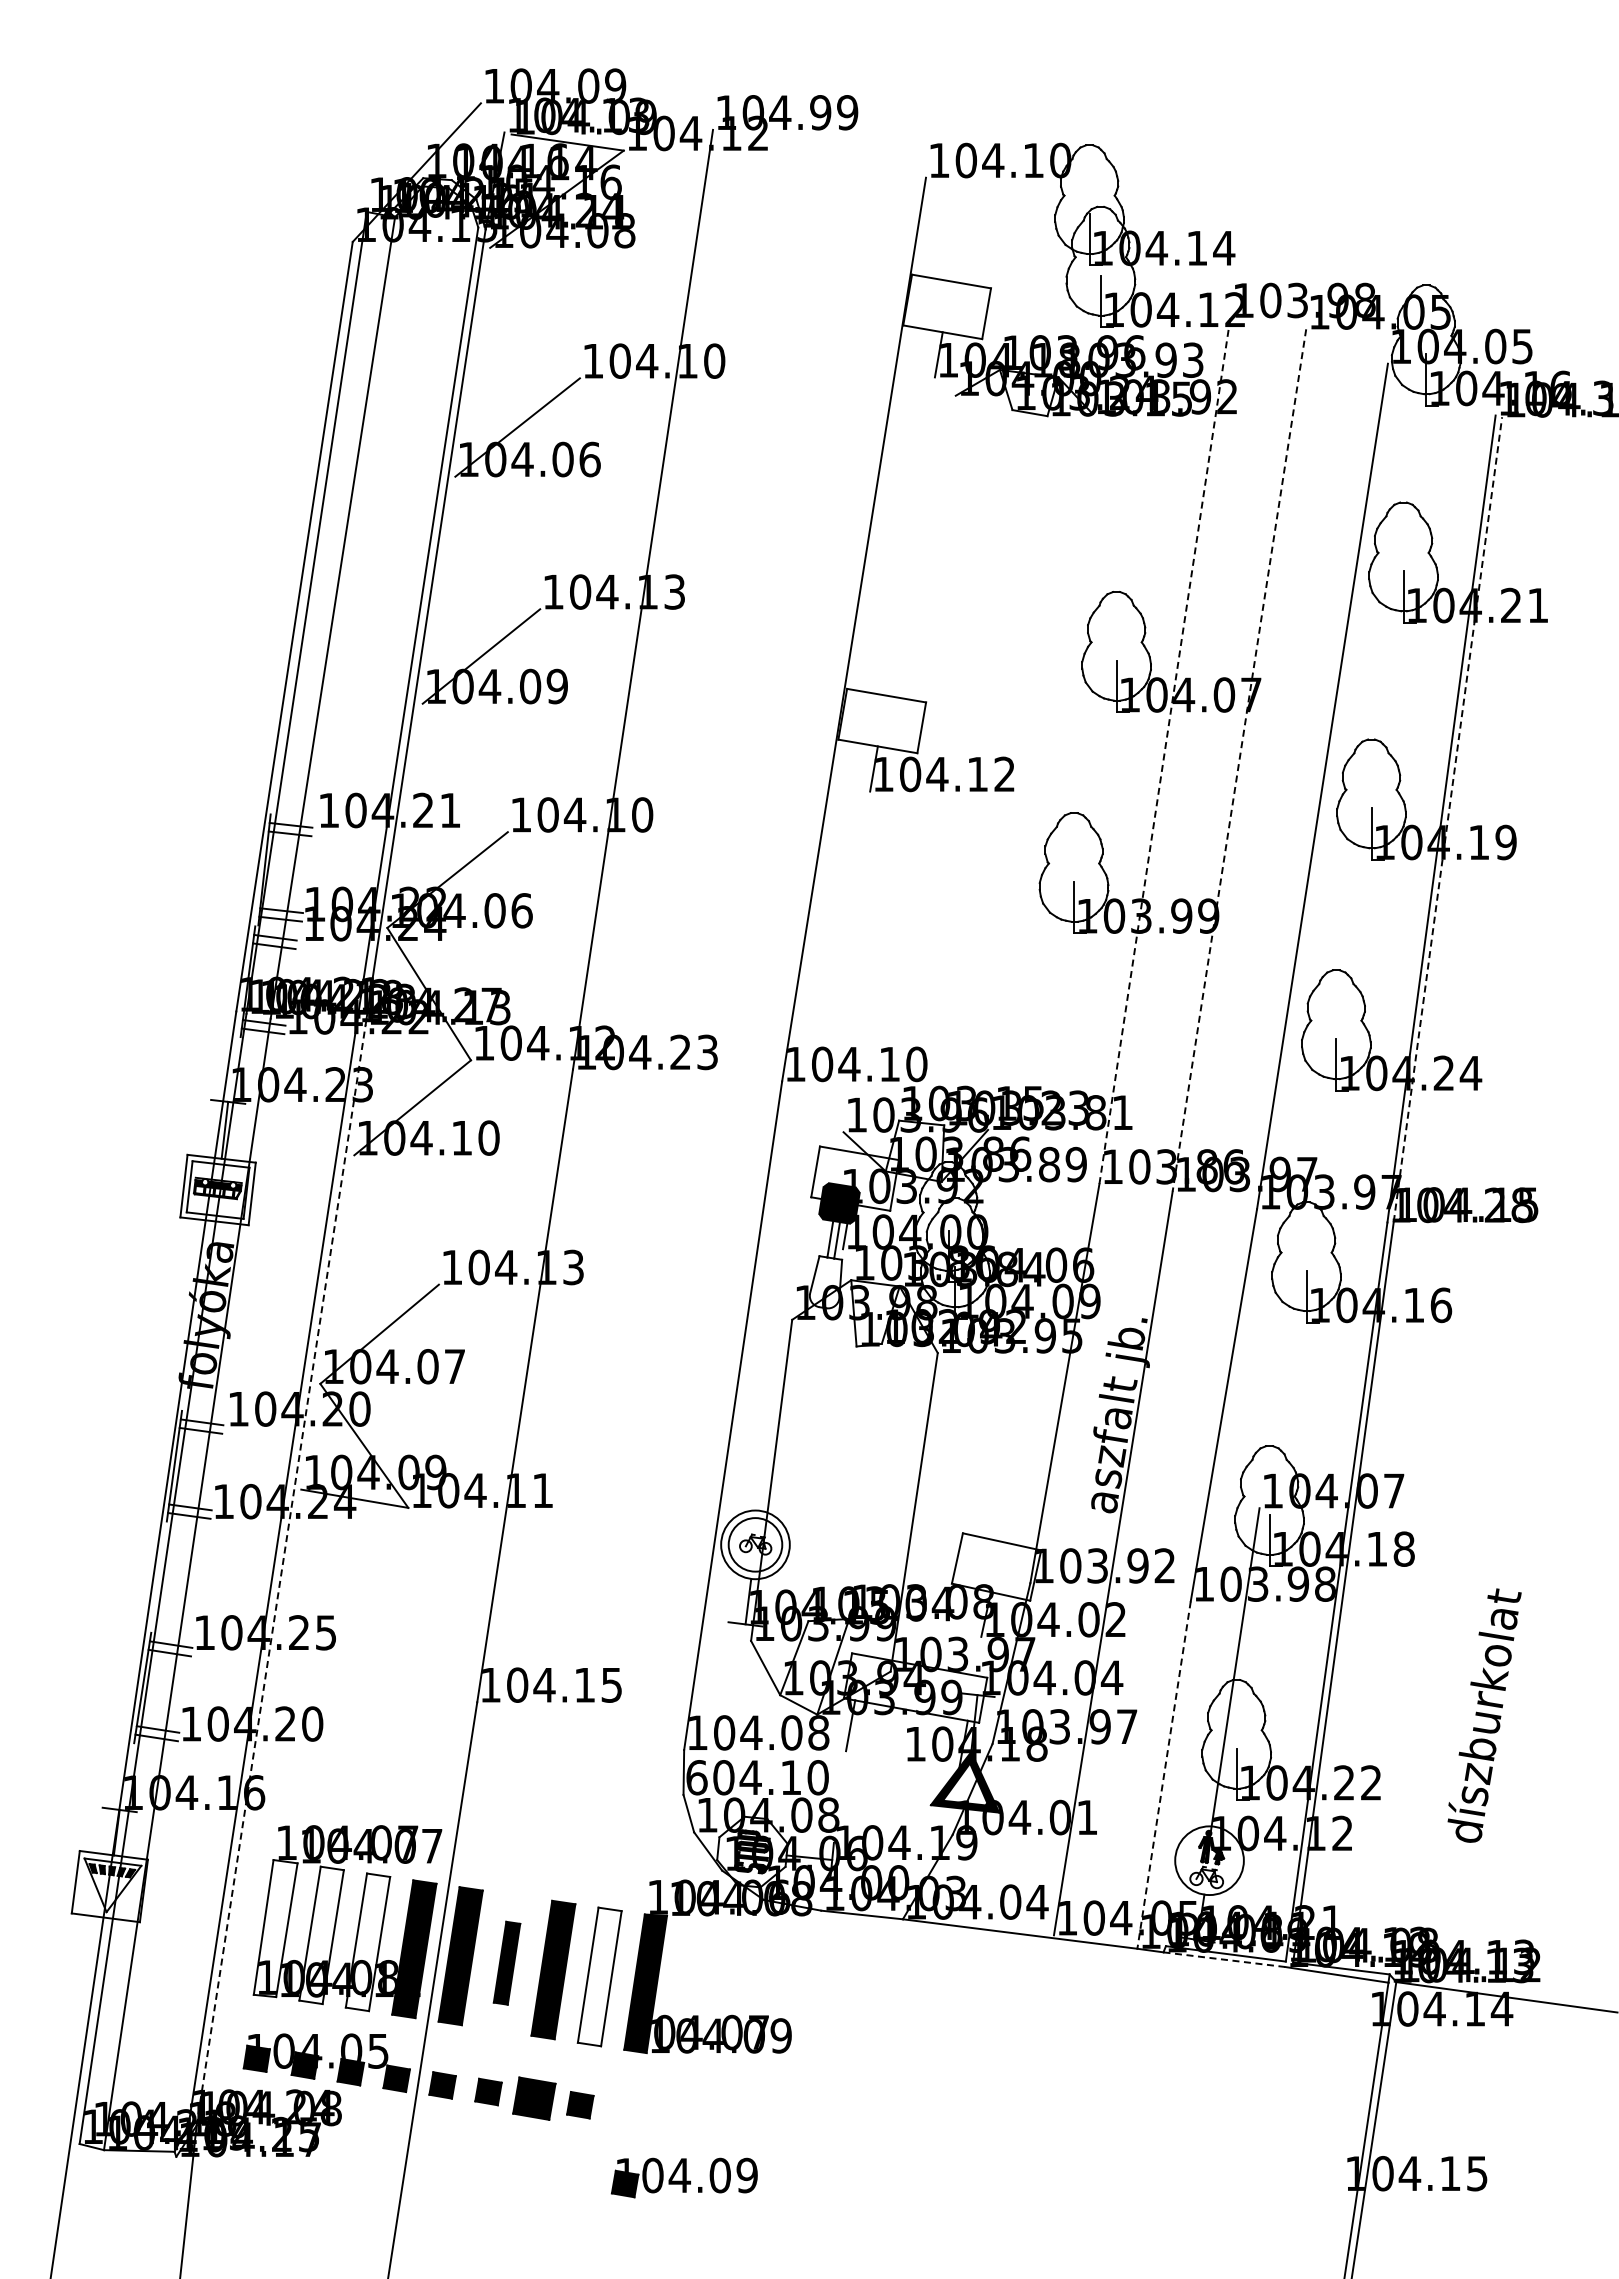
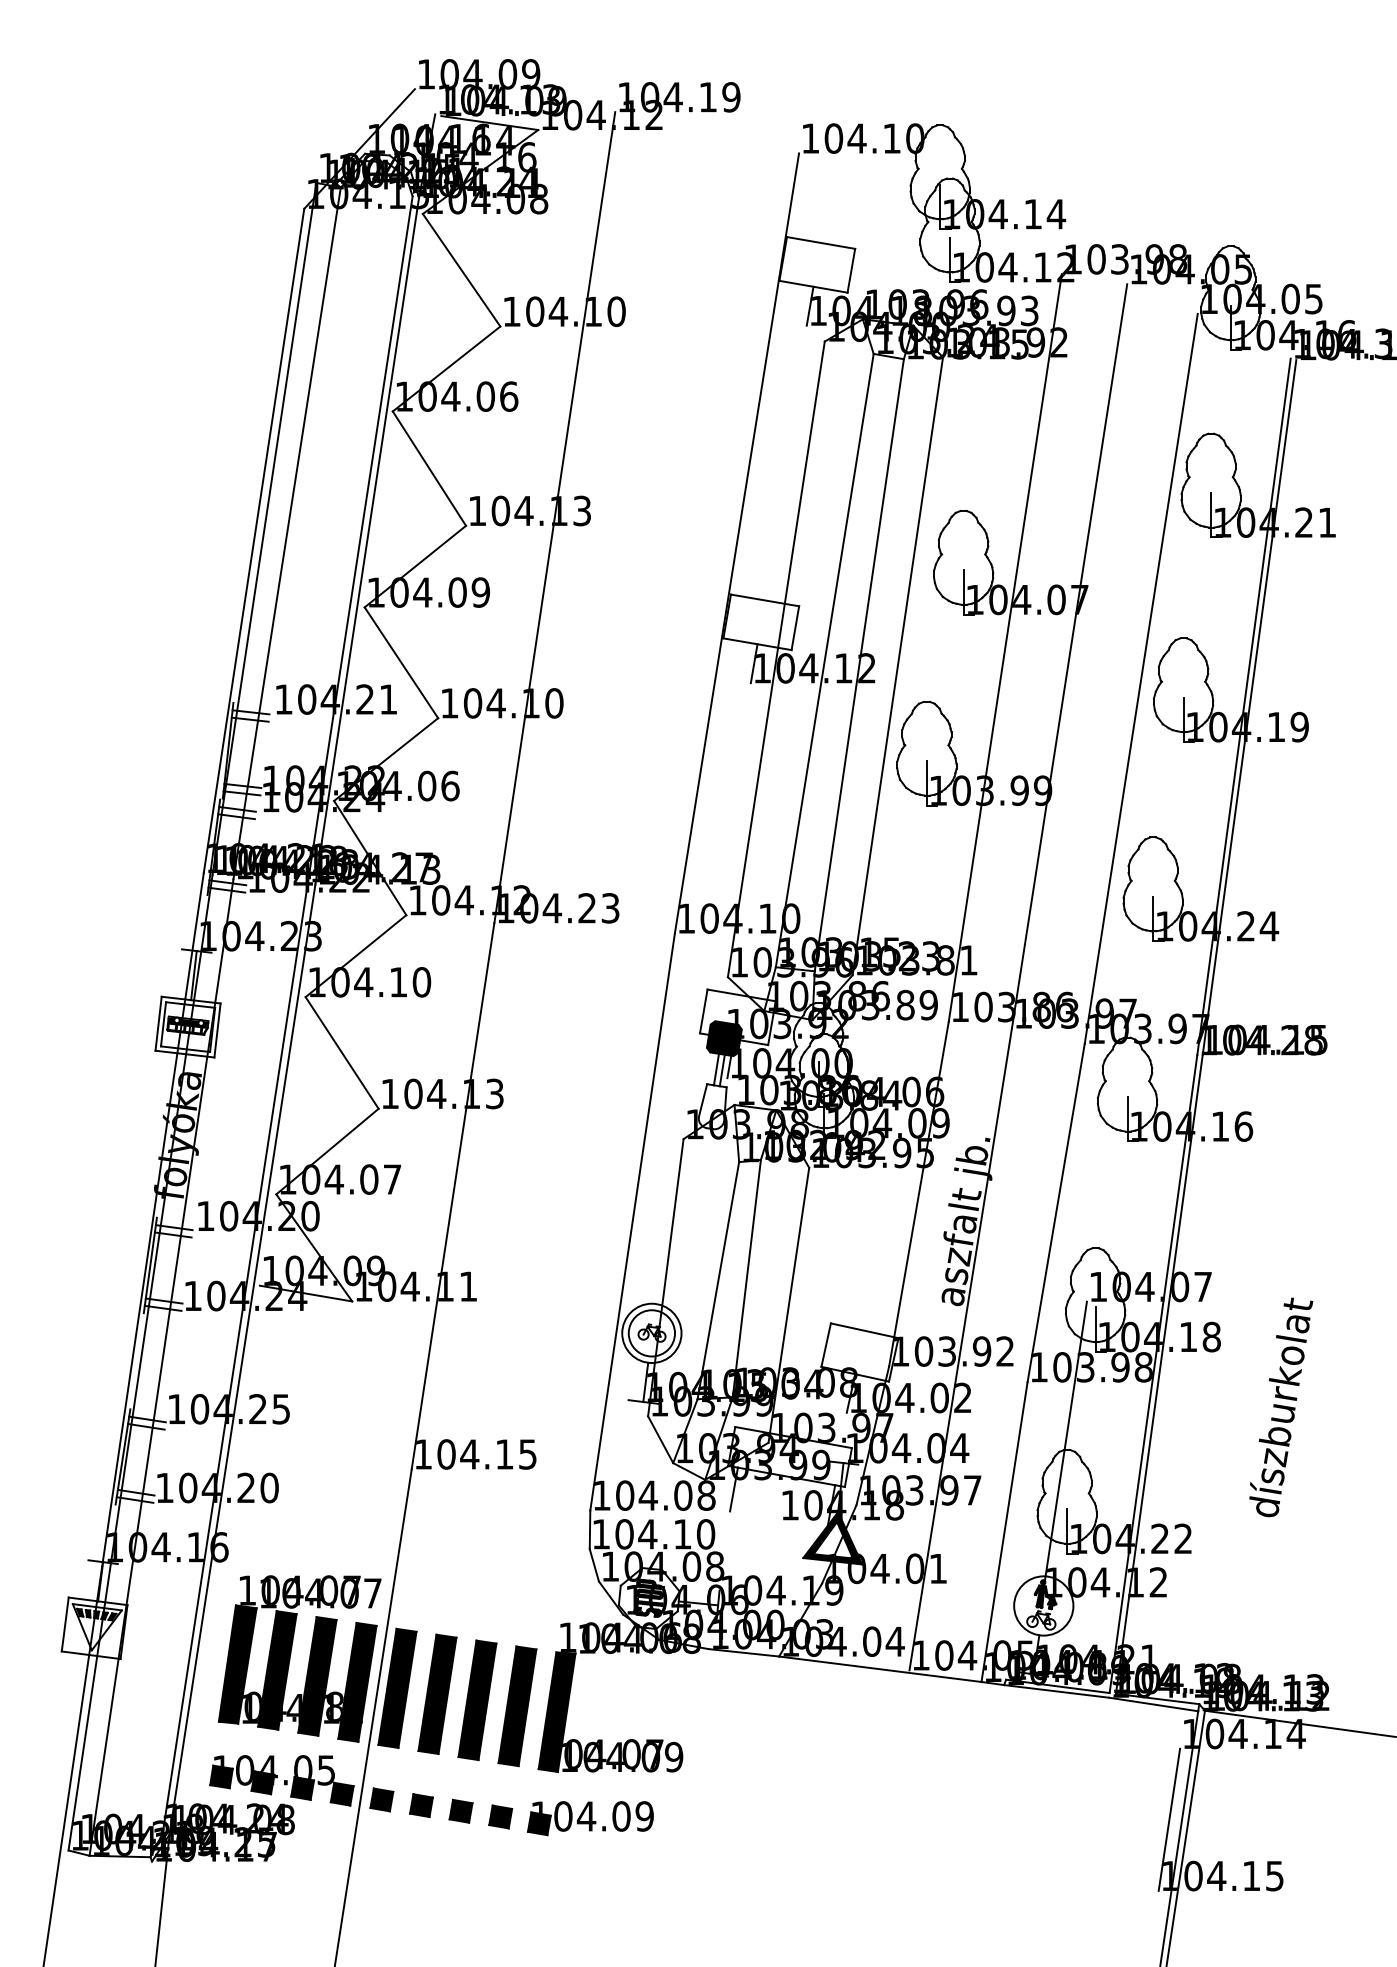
text: (820, 112) -> (707, 97), 104.99 -> 104.19
line: (534, 312) -> (461, 269), added
line: (497, 542) -> (429, 468), added
line: (1165, 750) -> (1005, 647), dashed -> solid
line: (1239, 760) -> (1069, 656), dashed -> solid
line: (899, 763) -> (776, 658), added
line: (955, 765) -> (824, 660), added
line: (464, 767) -> (400, 662), added
line: (995, 770) -> (859, 665), added
line: (1040, 771) -> (897, 665), added
line: (1448, 819) -> (1250, 707), dashed -> solid
line: (396, 1219) -> (342, 1052), added
line: (865, 1481) -> (746, 1278), added
line: (832, 1483) -> (718, 1280), added
line: (281, 1575) -> (242, 1359), dashed -> solid
text: (1484, 1715) -> (1281, 1407), moved
line: (1164, 1775) -> (1004, 1532), dashed -> solid
text: (696, 1777) -> (600, 1534), 604.10 -> 104.10
fill: (275, 1928) -> (237, 1664), added
fill: (321, 1935) -> (277, 1670), added
fill: (367, 1942) -> (317, 1676), added
line: (1224, 1959) -> (1056, 1691), dashed -> solid
part: (506, 1963) -> (436, 1694), size x1.67
fill: (599, 1976) -> (517, 1705), added
part: (534, 2098) -> (461, 1811), size x0.62
line: (1354, 2108) -> (1168, 1819), added
part: (683, 2177) -> (589, 1818), moved

